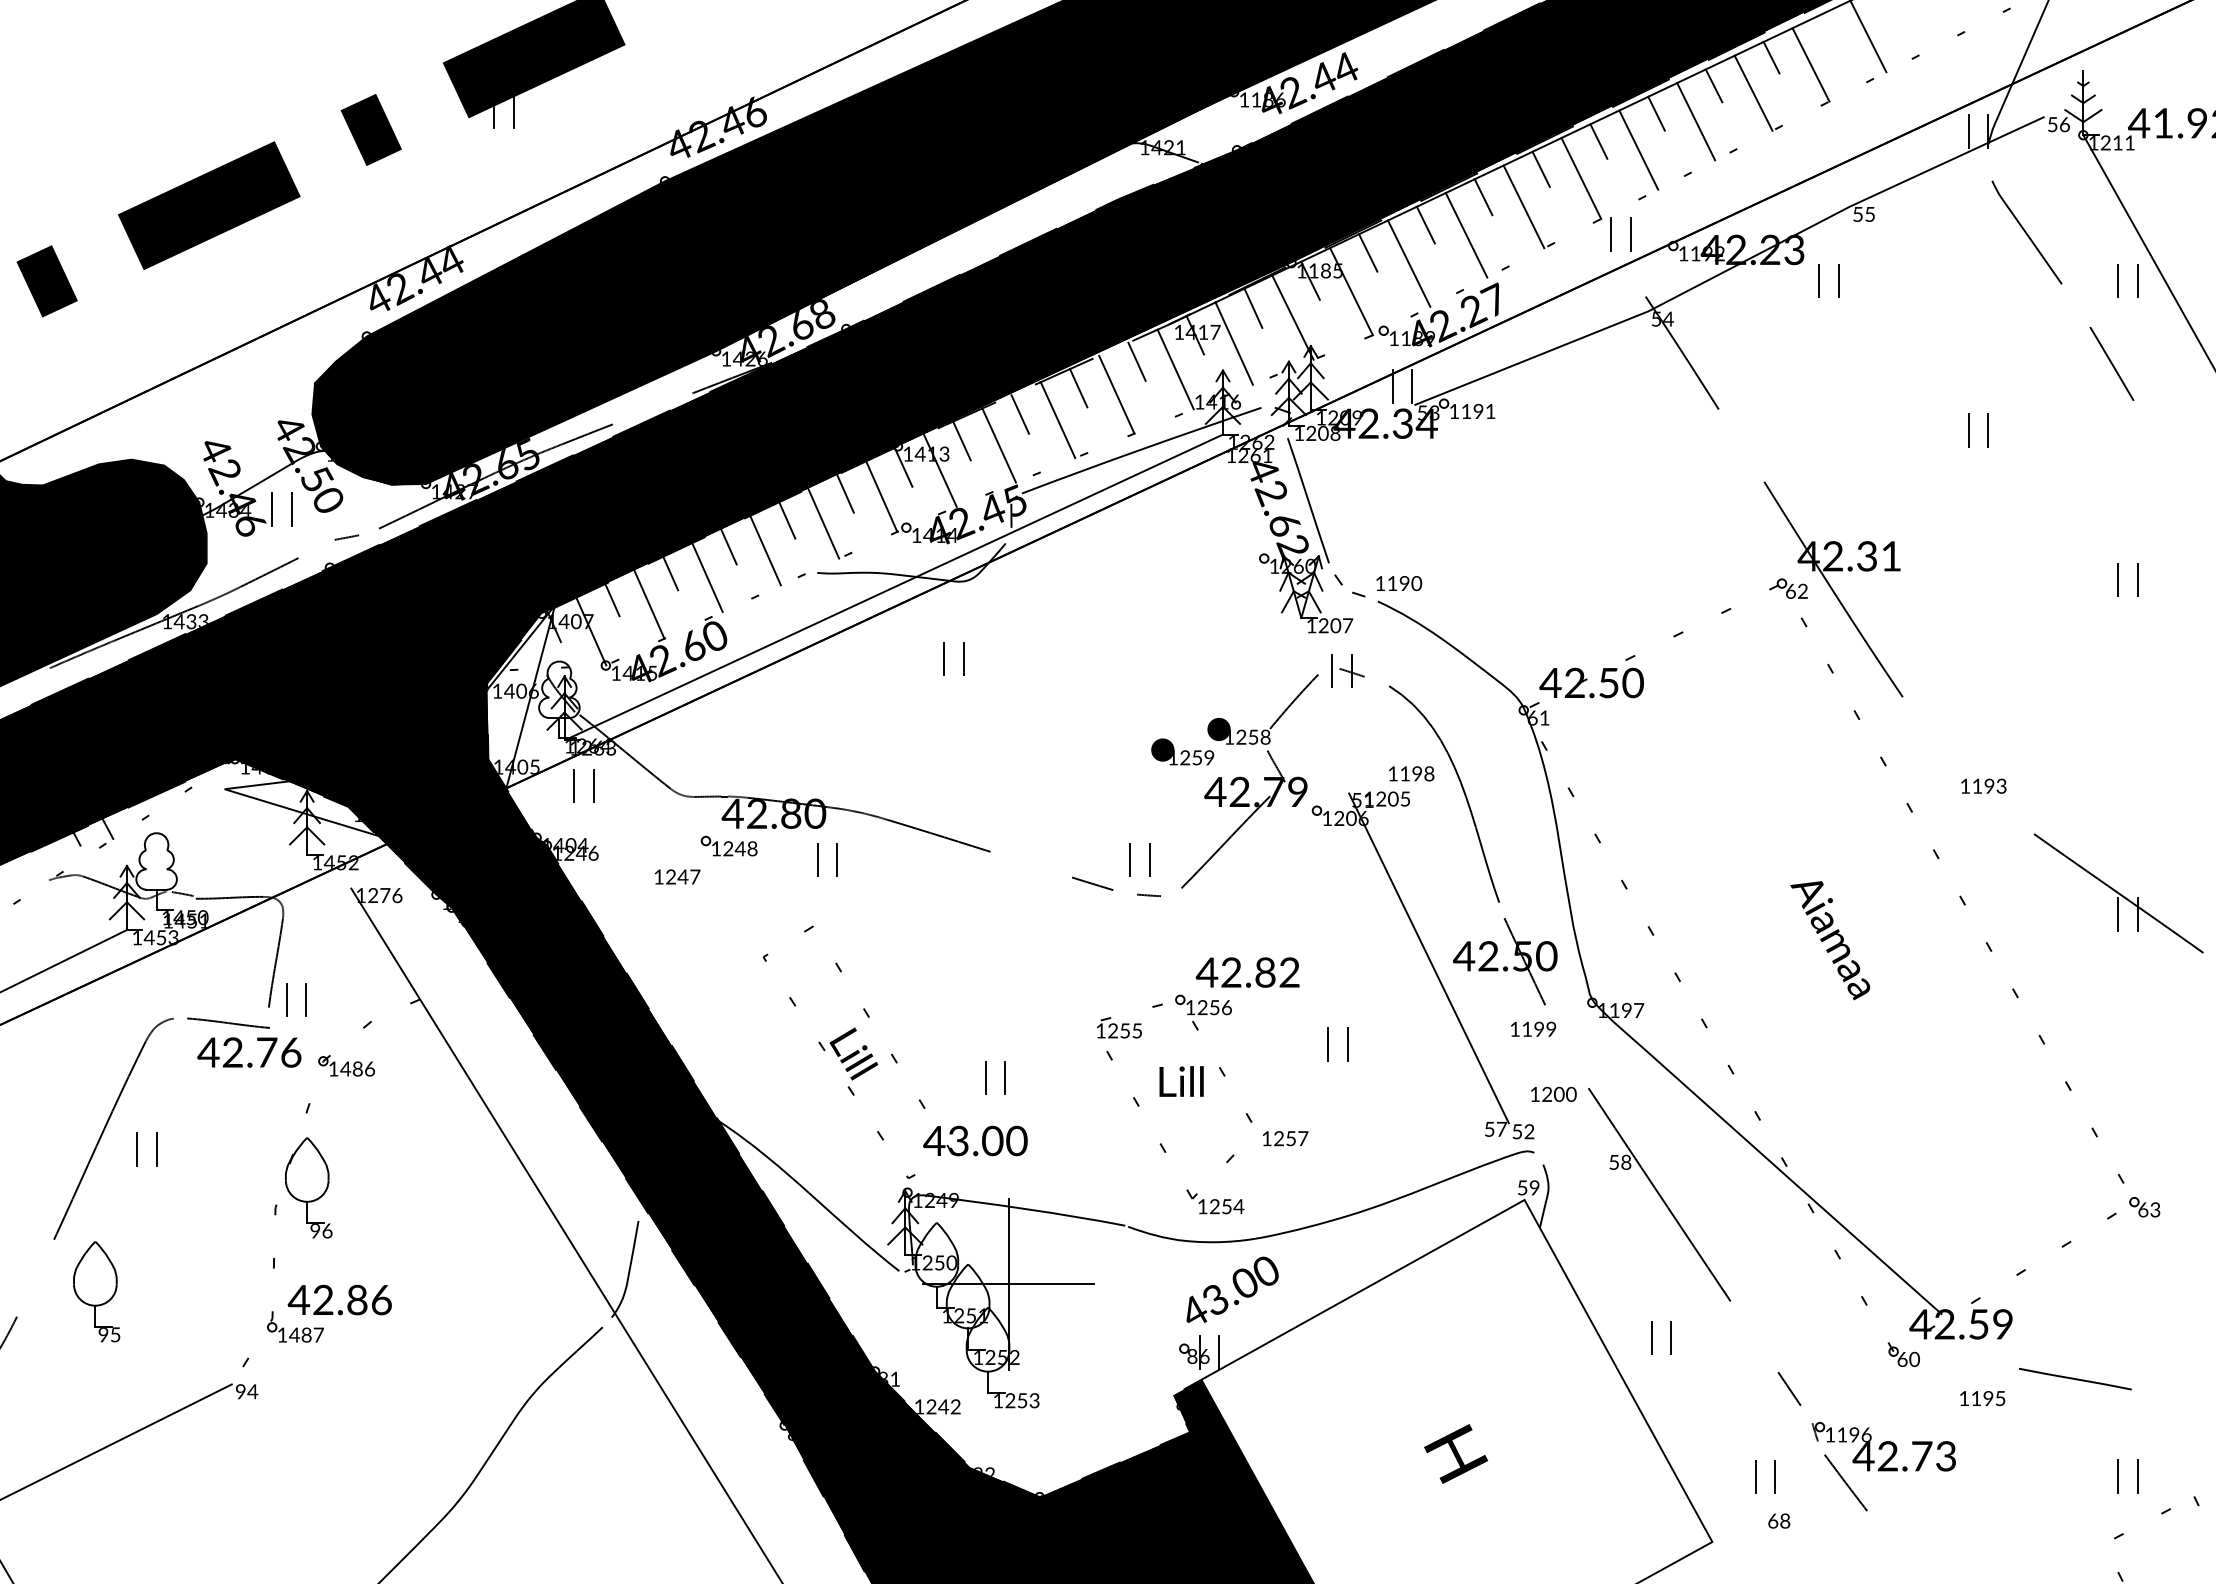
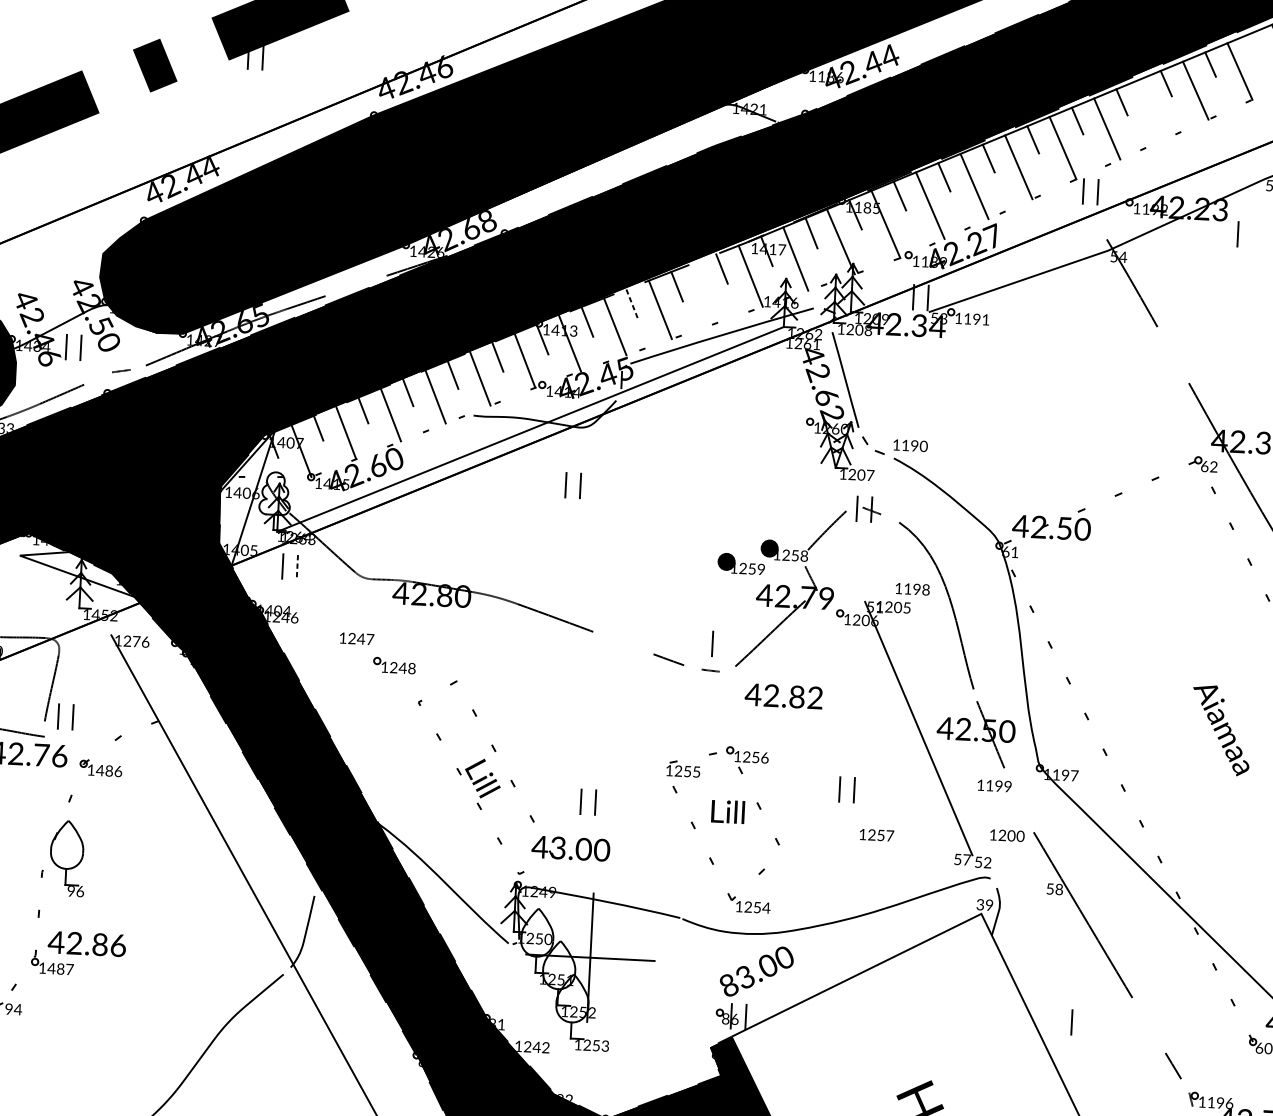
line: (1696, 121) -> (1151, 109), removed
line: (1838, 280) -> (1252, 234), removed
line: (1116, 394) -> (705, 292), removed
line: (1020, 415) -> (632, 304), solid -> dashed
line: (593, 786) -> (297, 567), solid -> dashed
part: (728, 845) -> (394, 665), moved
line: (817, 859) -> (462, 631), removed
line: (837, 859) -> (477, 631), removed
line: (1130, 859) -> (698, 642), removed
text: (1247, 972) -> (783, 696), moved
text: (1285, 1138) -> (876, 835), moved
text: (1522, 1187) -> (980, 904), 59 -> 39
text: (1194, 1310) -> (729, 984), 43.00 -> 83.00
line: (1671, 1337) -> (1086, 1022), removed

